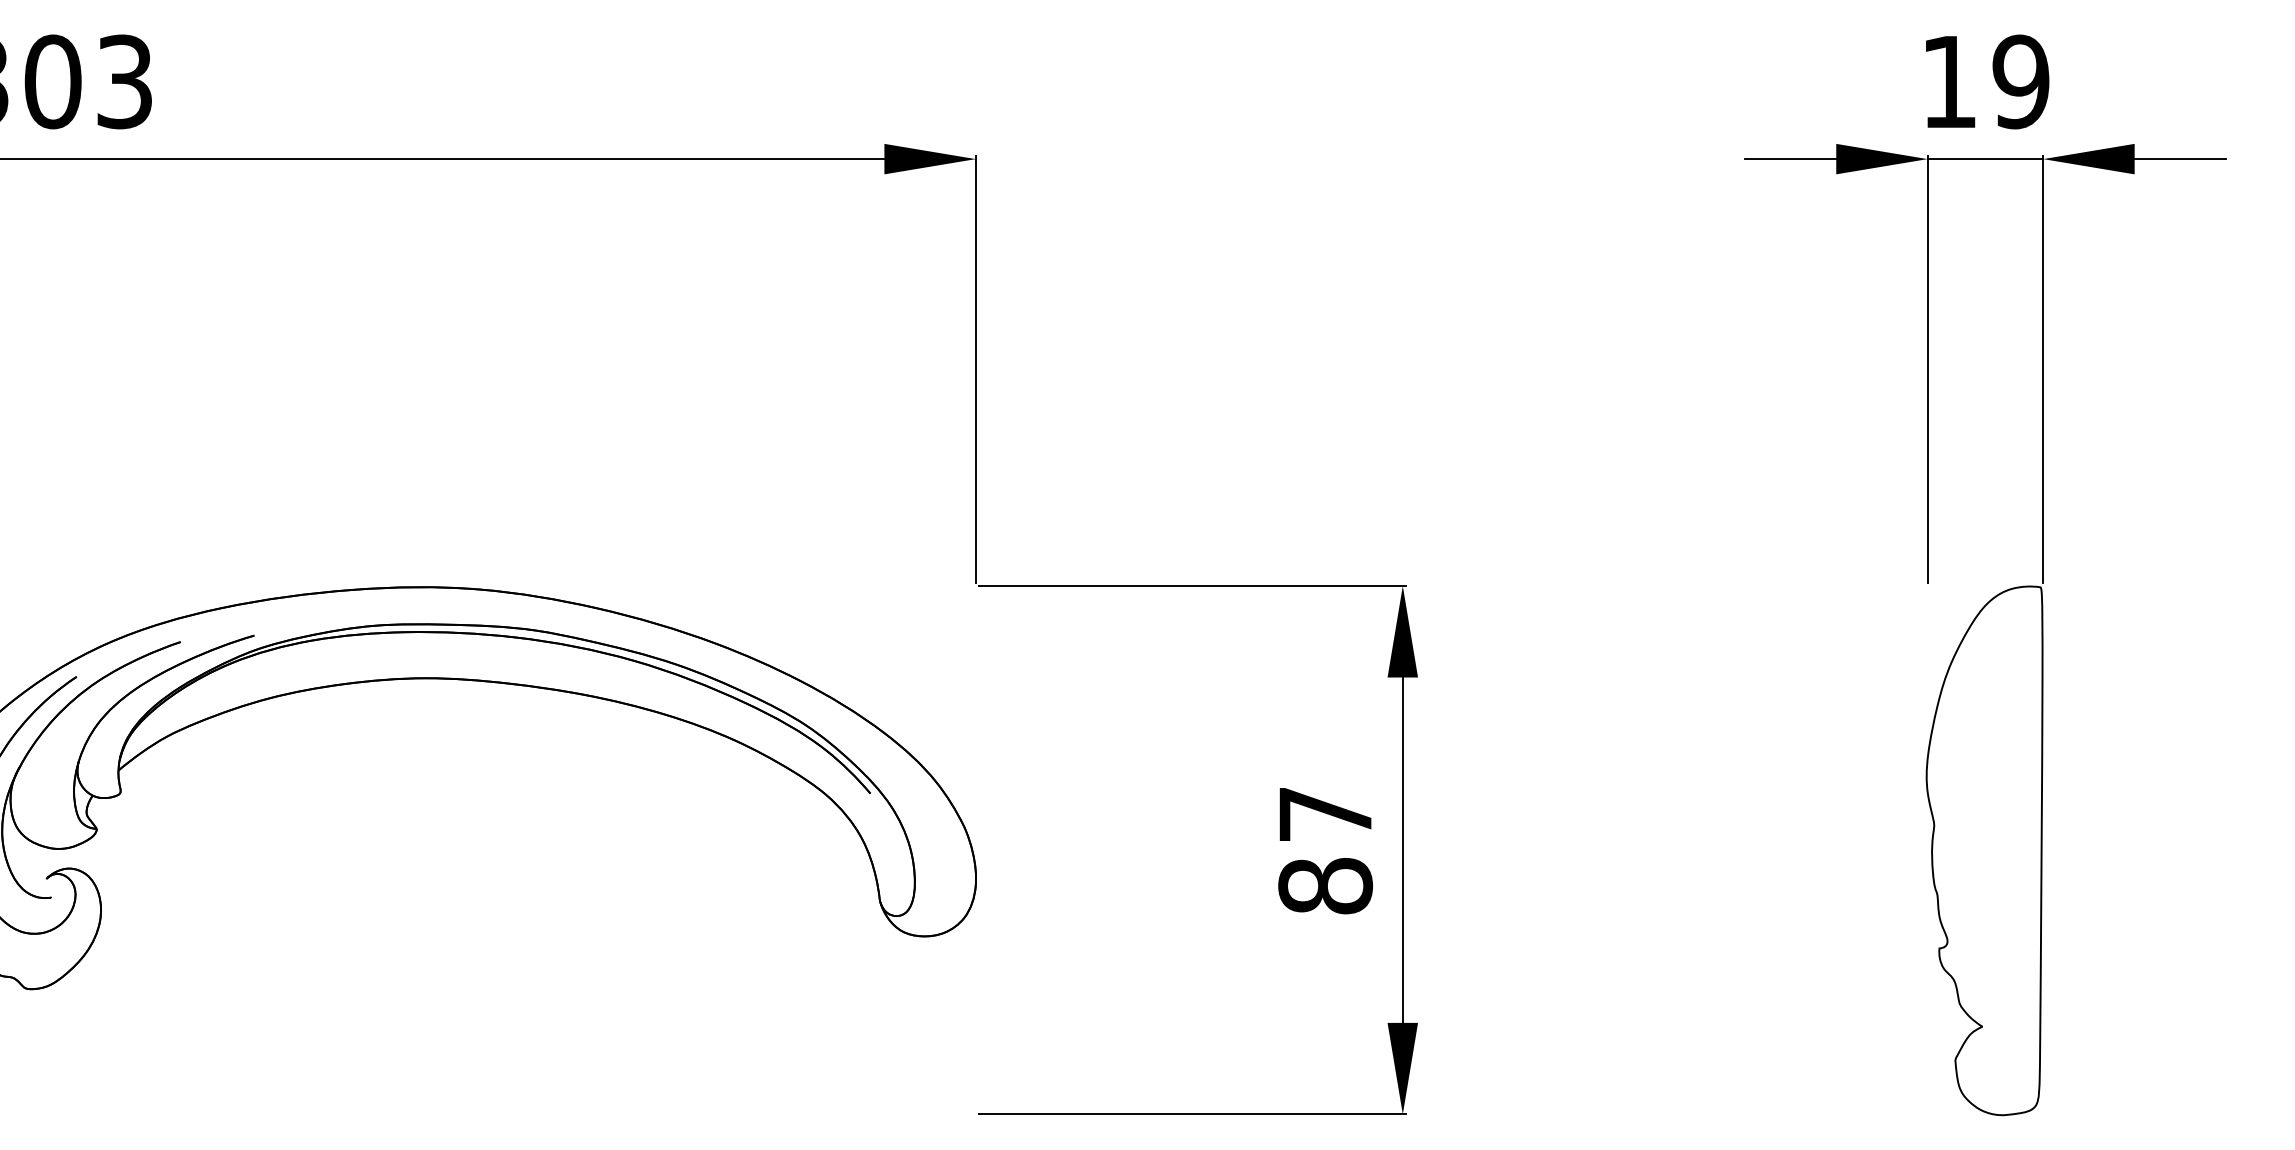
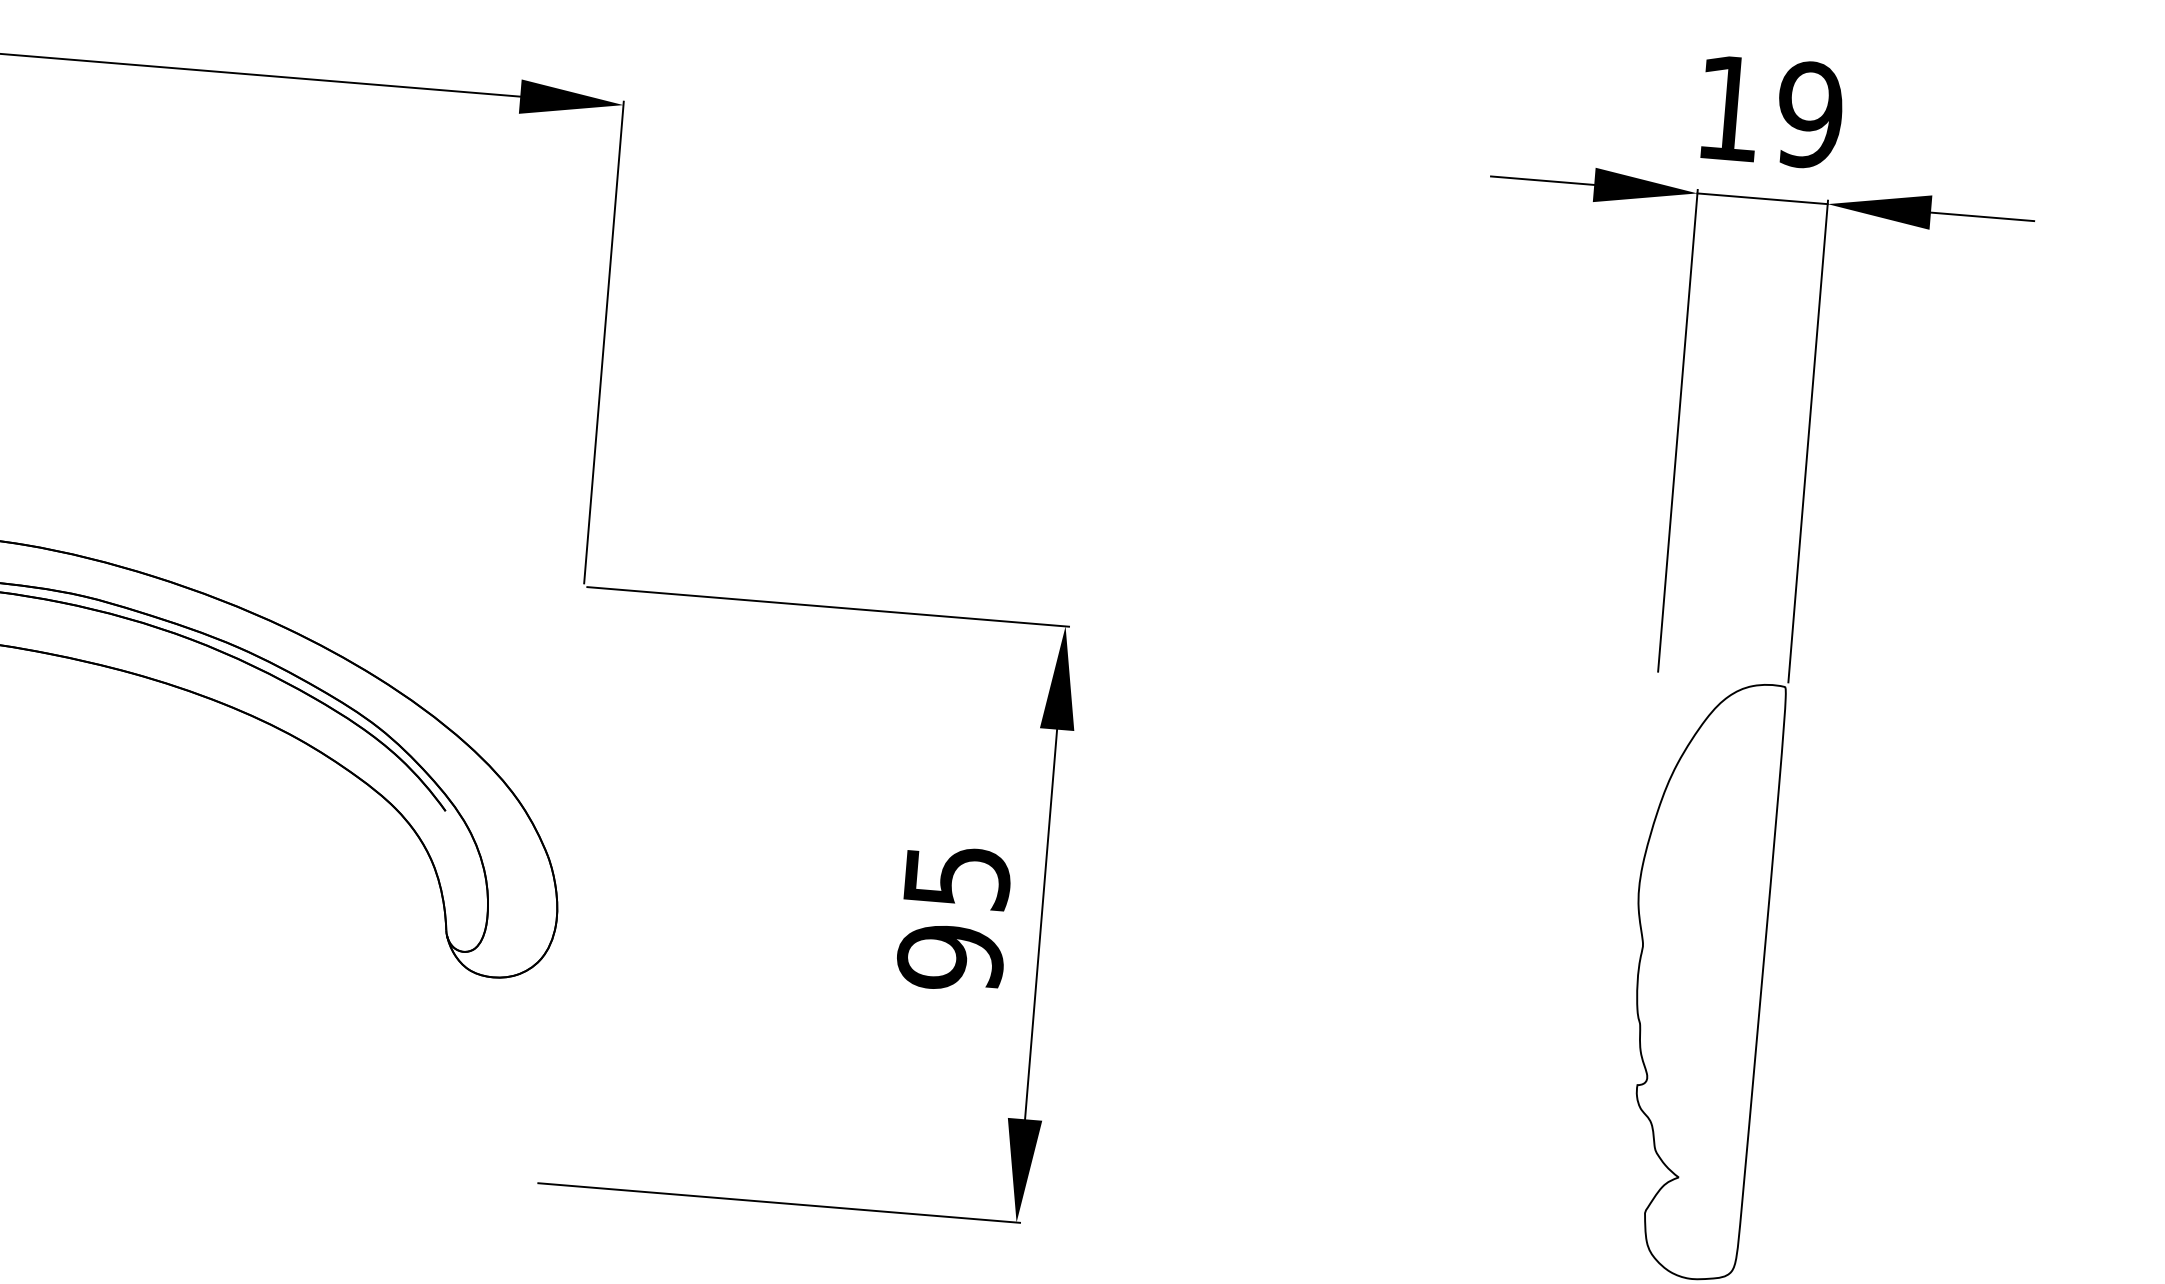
text: (1325, 851) -> (953, 918), 87 -> 95

